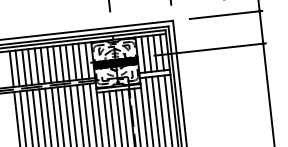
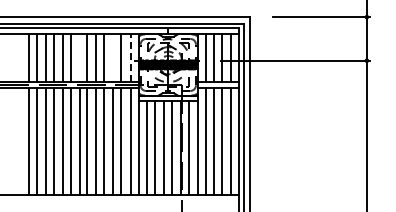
line: (87, 60) -> (130, 57), solid -> dashed
line: (74, 62) -> (113, 57), removed
line: (49, 64) -> (79, 57), removed

